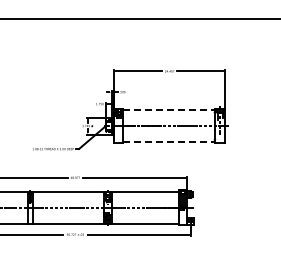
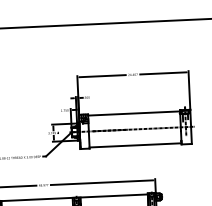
line: (169, 110) -> (134, 113), dashed -> solid
line: (169, 142) -> (136, 145), dashed -> solid

